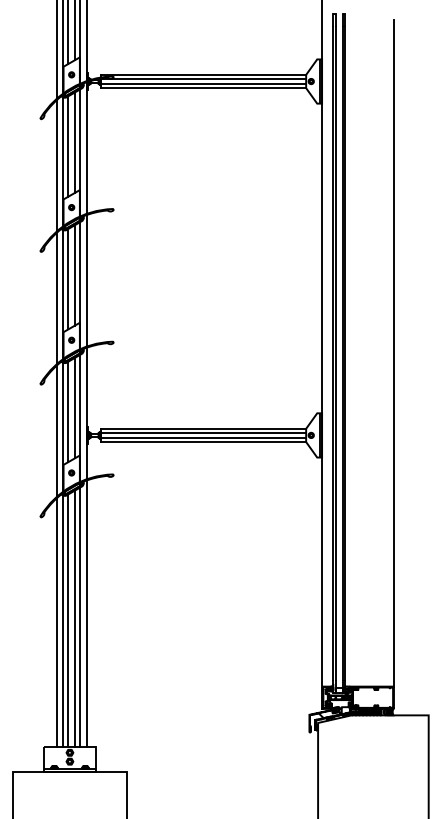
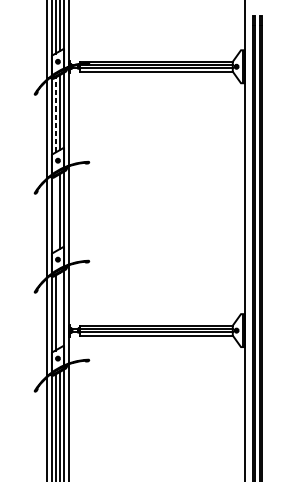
line: (68, 145) -> (55, 114), solid -> dashed
line: (68, 278) -> (55, 213), removed
line: (75, 407) -> (60, 309), removed

